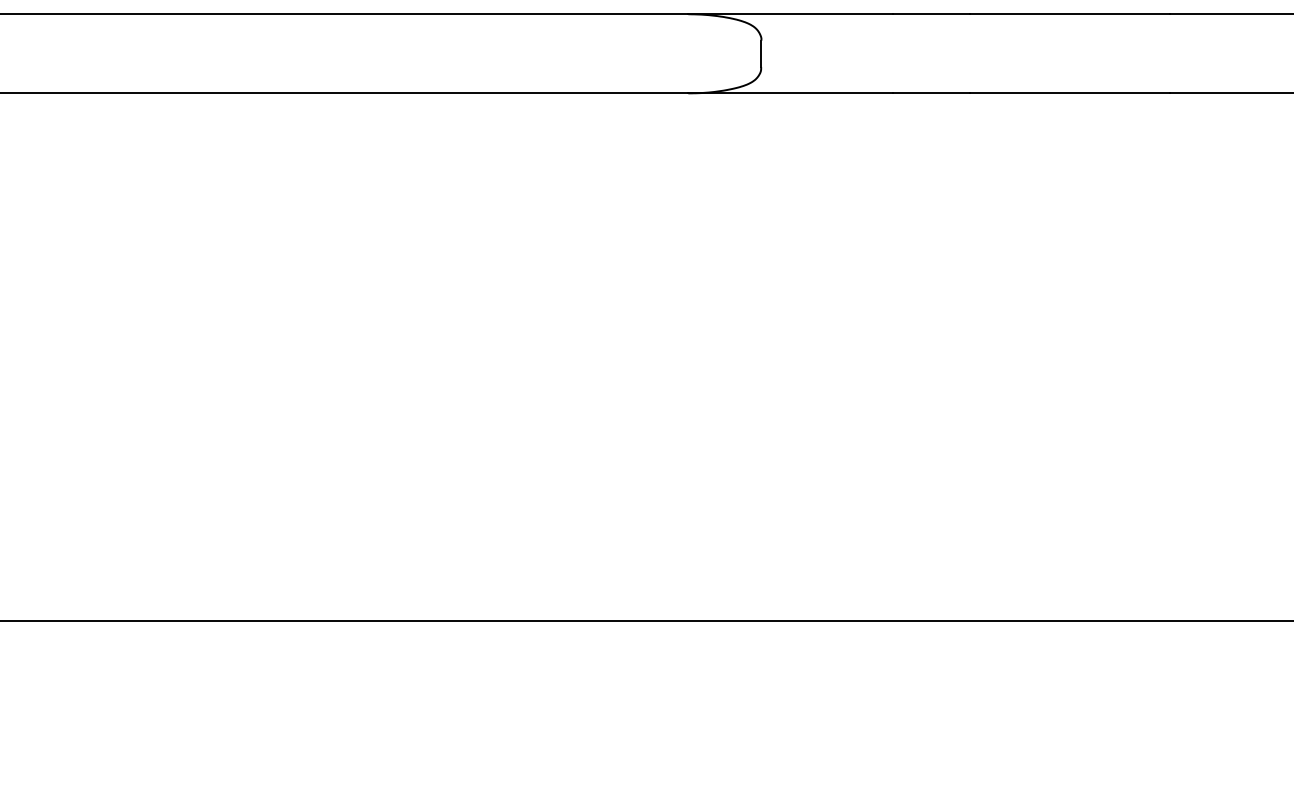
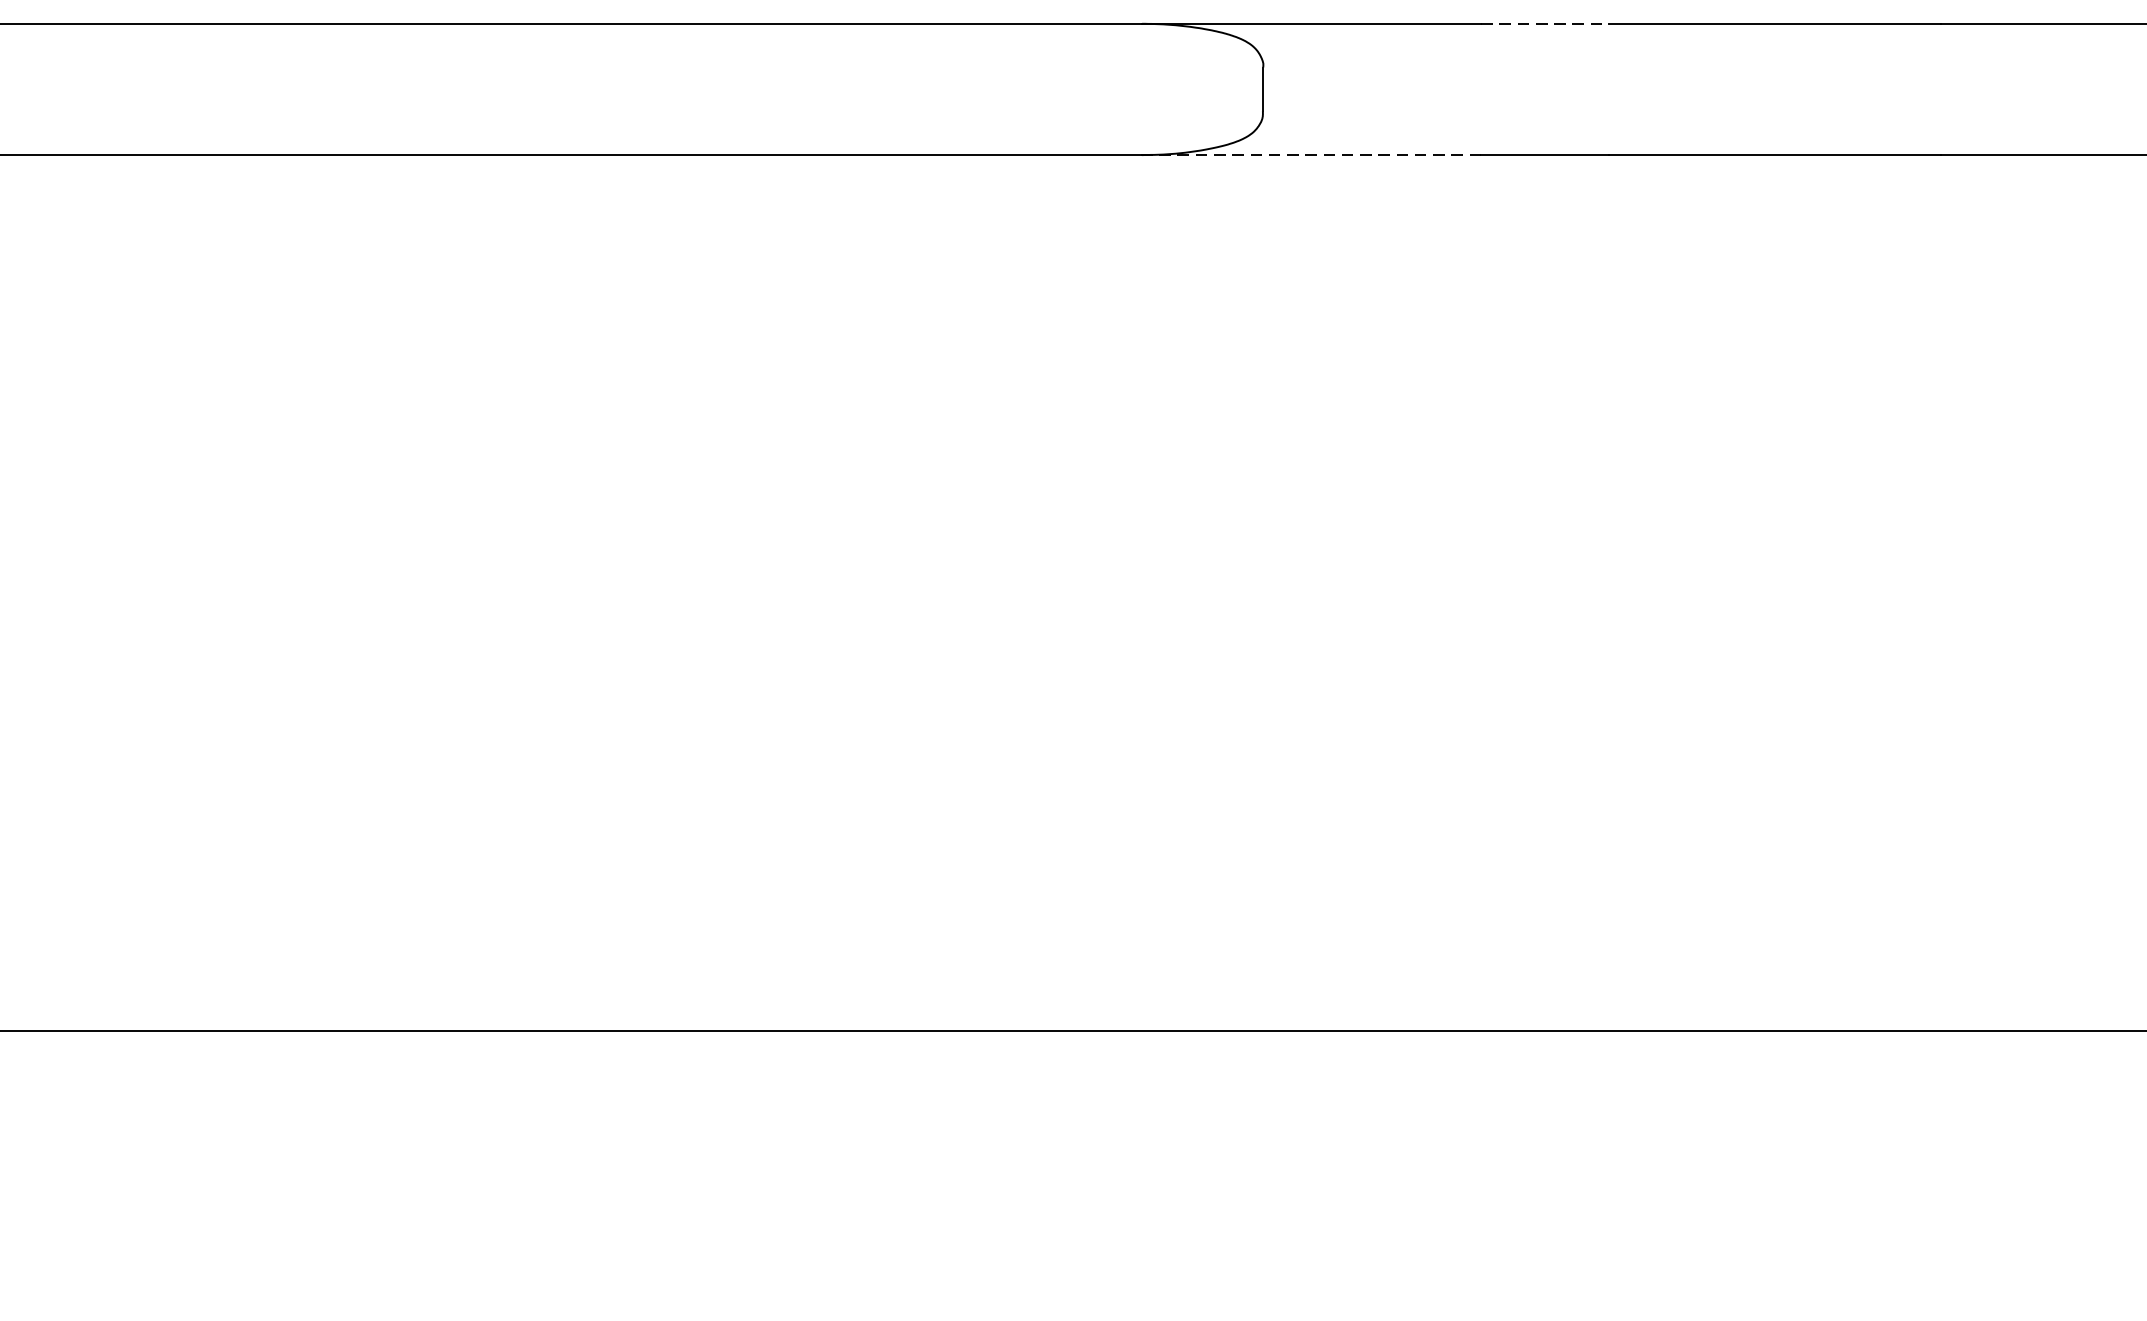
line: (931, 14) -> (1545, 24), solid -> dashed
line: (789, 93) -> (1309, 155), solid -> dashed

